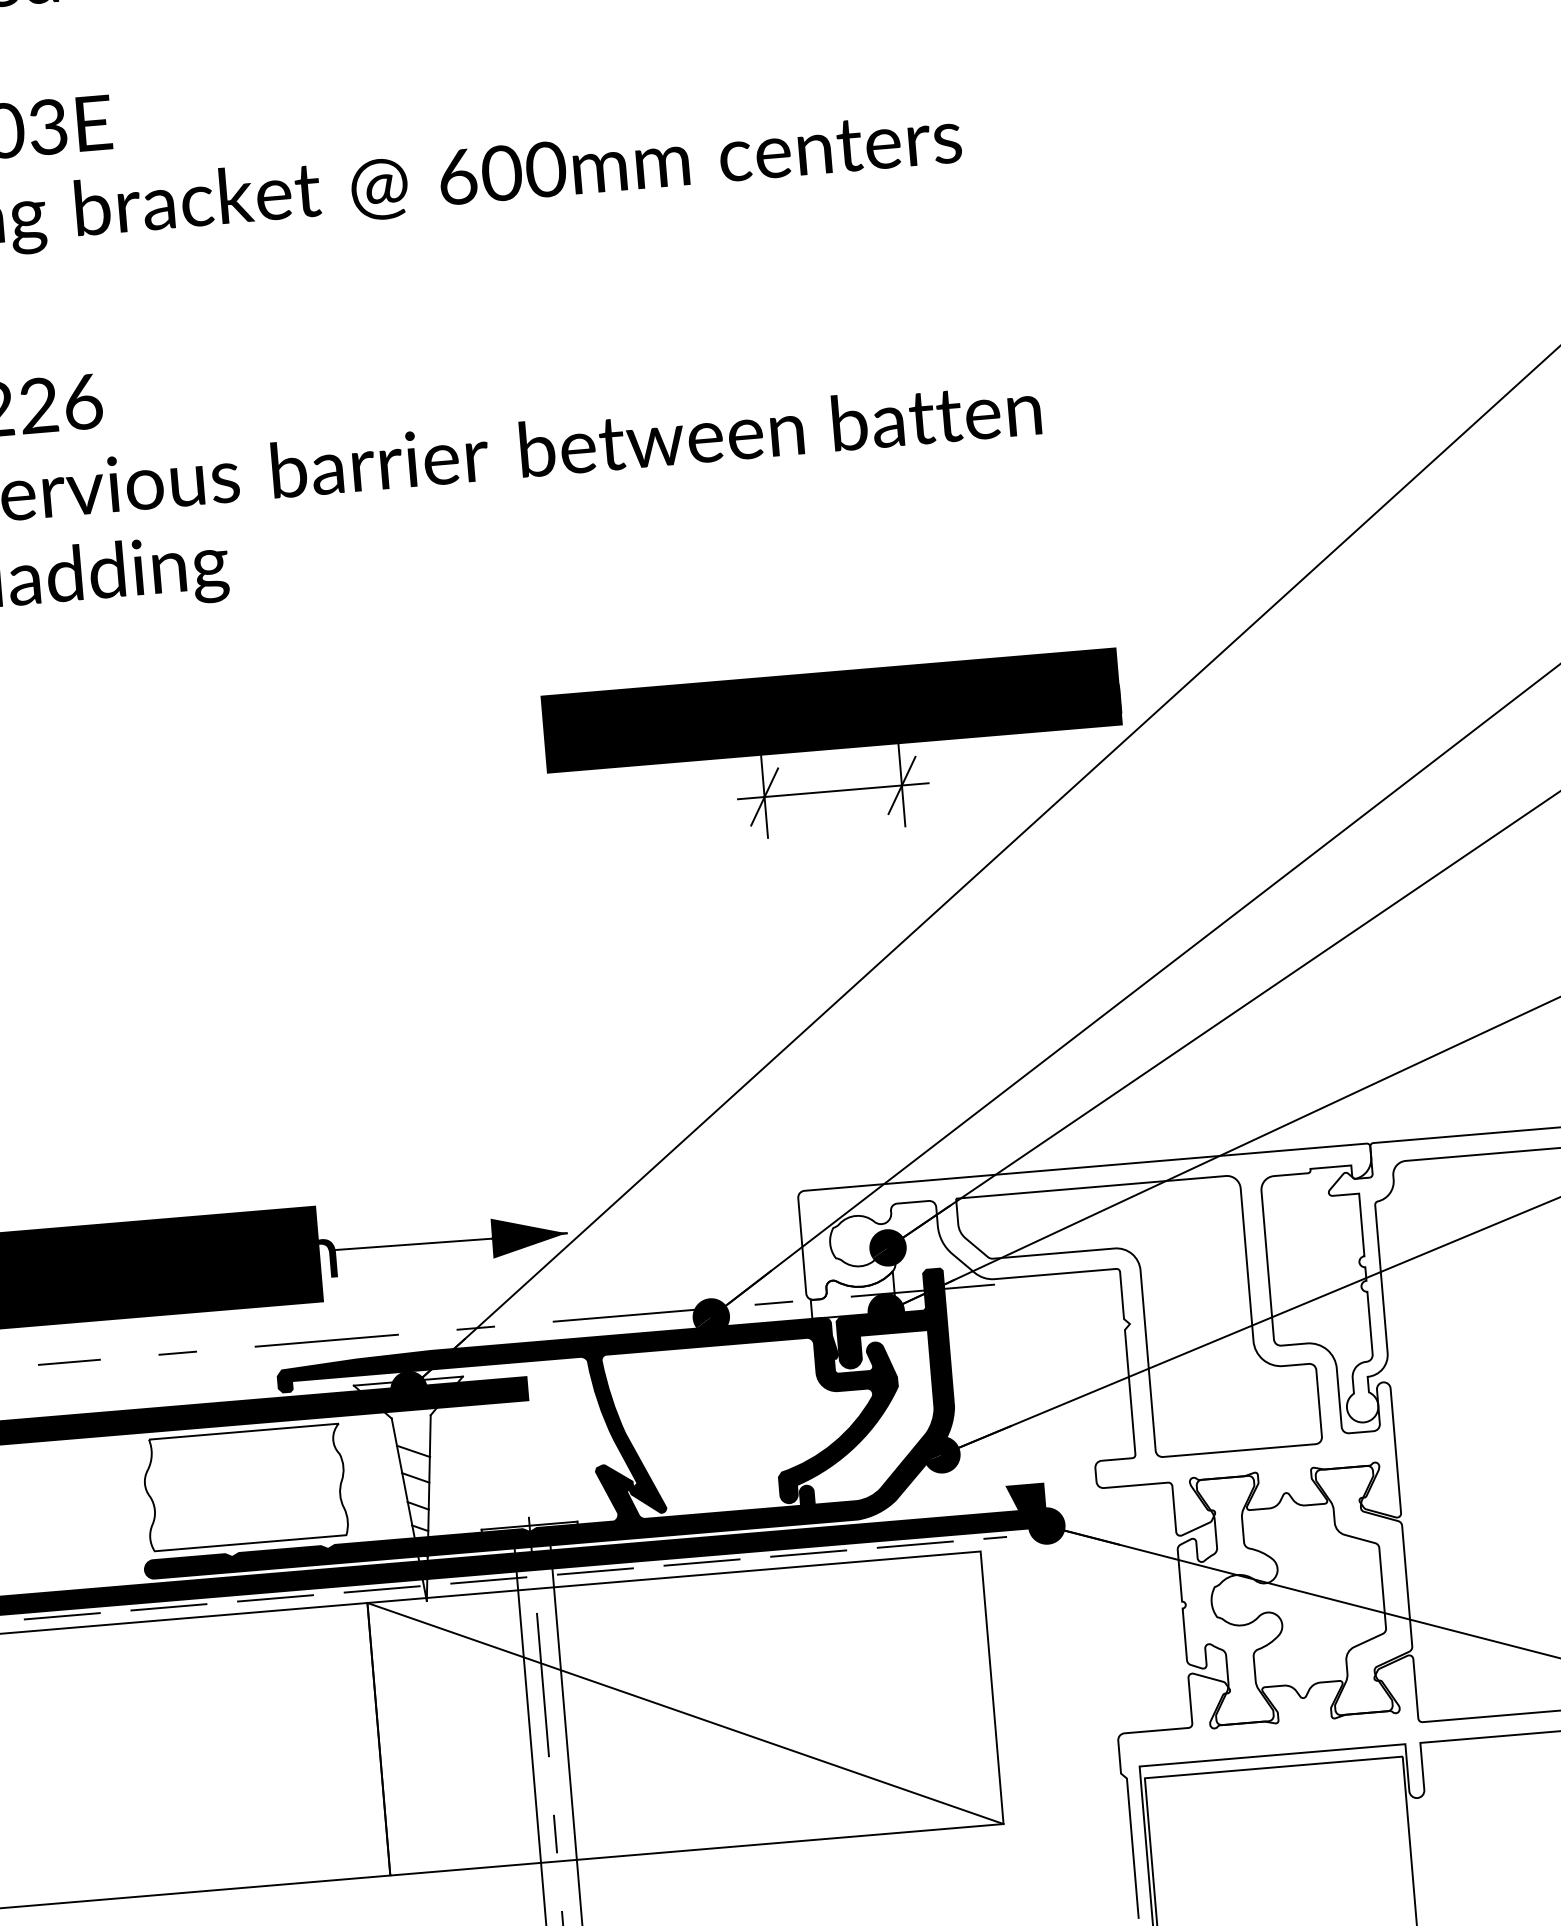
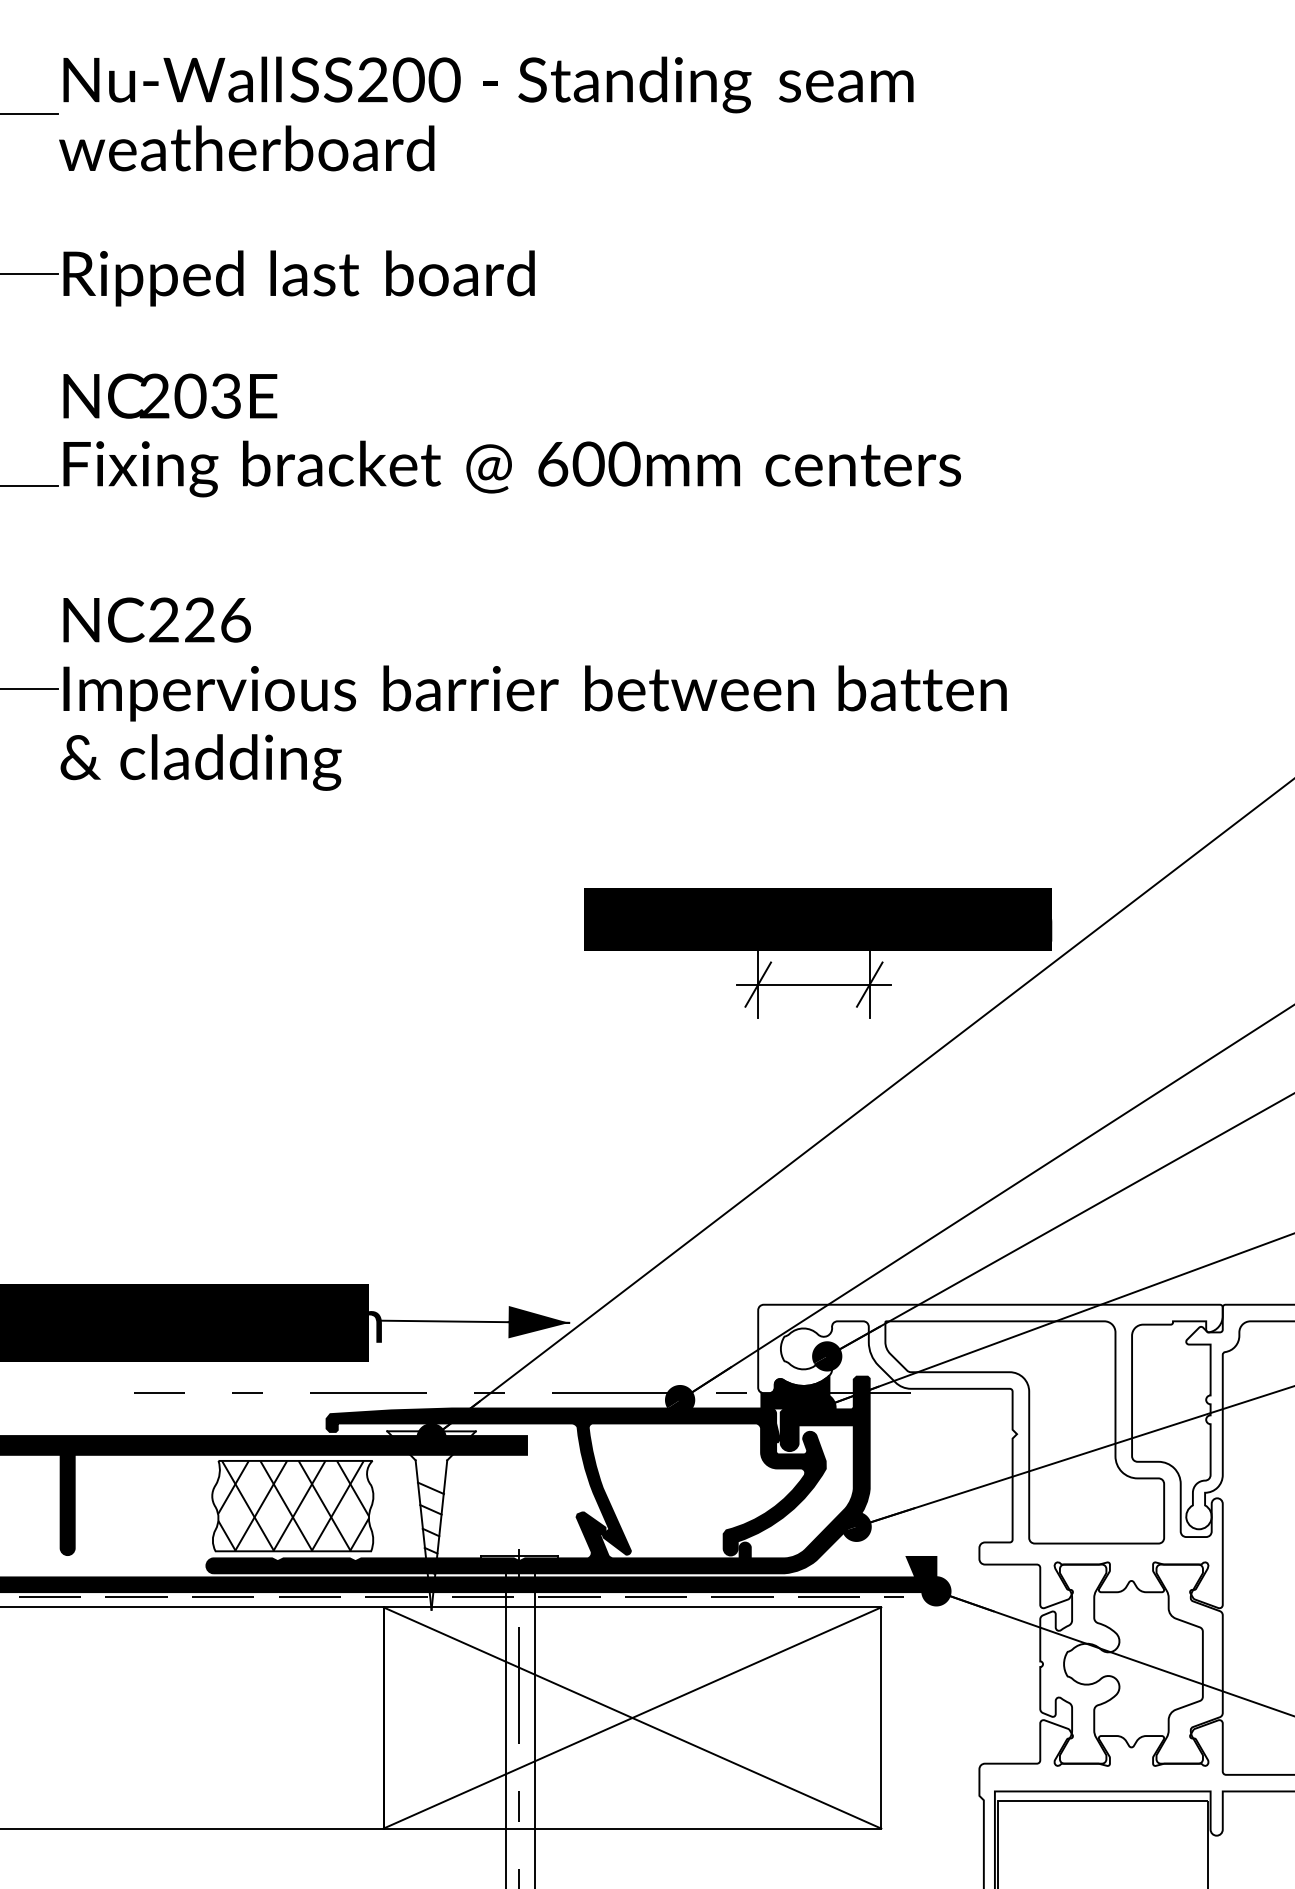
fill: (852, 1294) -> (795, 1391), added
hatch: (245, 1486) -> (293, 1505), added
line: (685, 1712) -> (632, 1717), added

